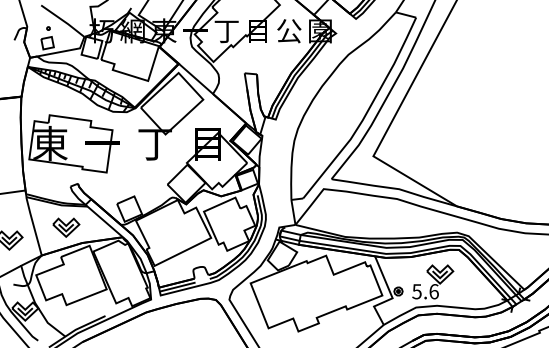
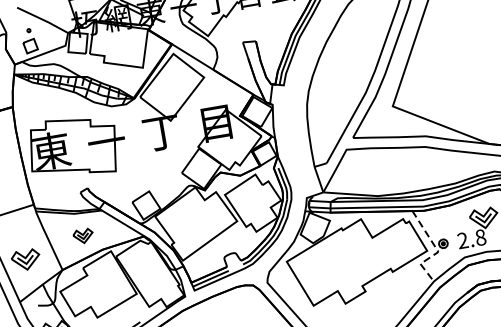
part: (66, 227) -> (83, 236), size x0.7
text: (425, 291) -> (471, 238), 5.6 -> 2.8
line: (392, 297) -> (438, 251), solid -> dashed

